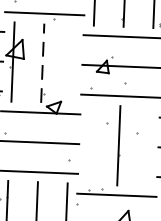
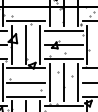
line: (43, 62) -> (26, 44), dashed -> solid
line: (73, 63) -> (40, 44), added
line: (88, 144) -> (49, 82), added
line: (147, 146) -> (77, 82), added

